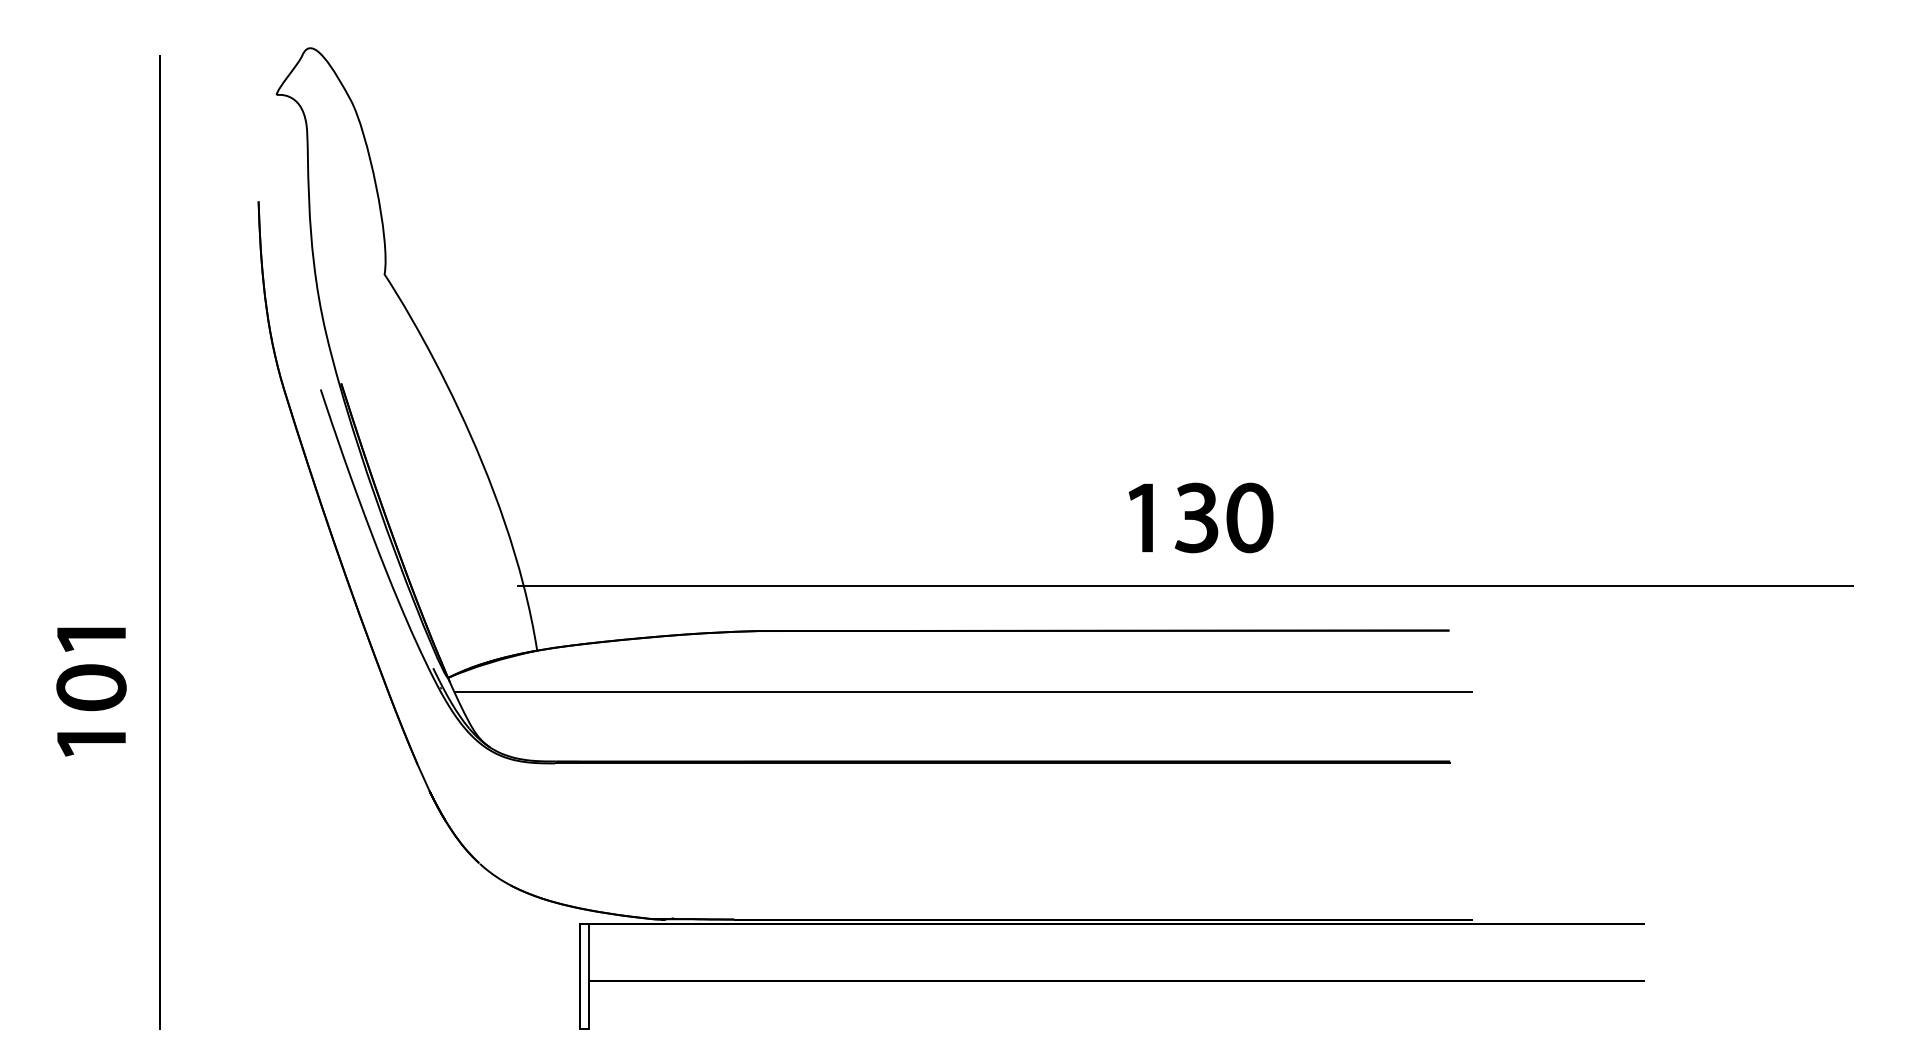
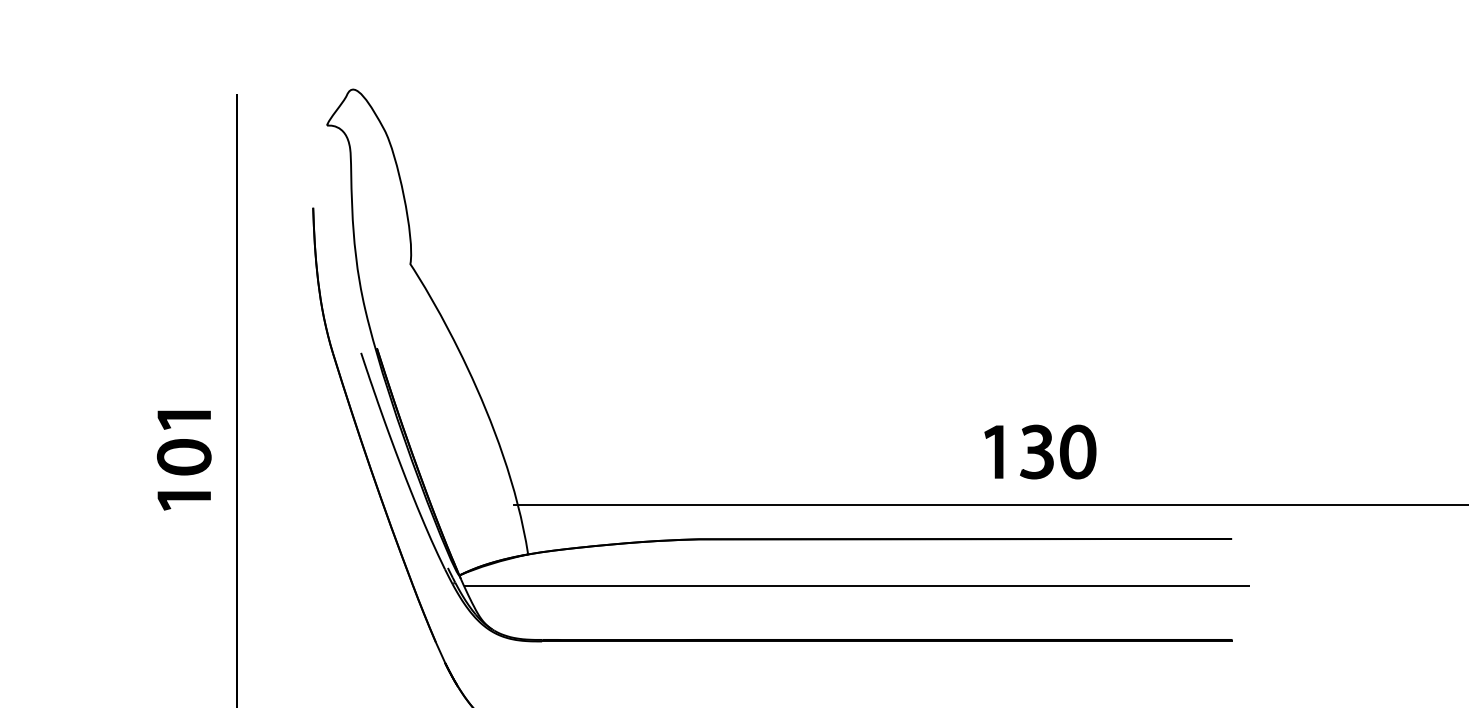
part: (91, 691) -> (184, 460), moved

